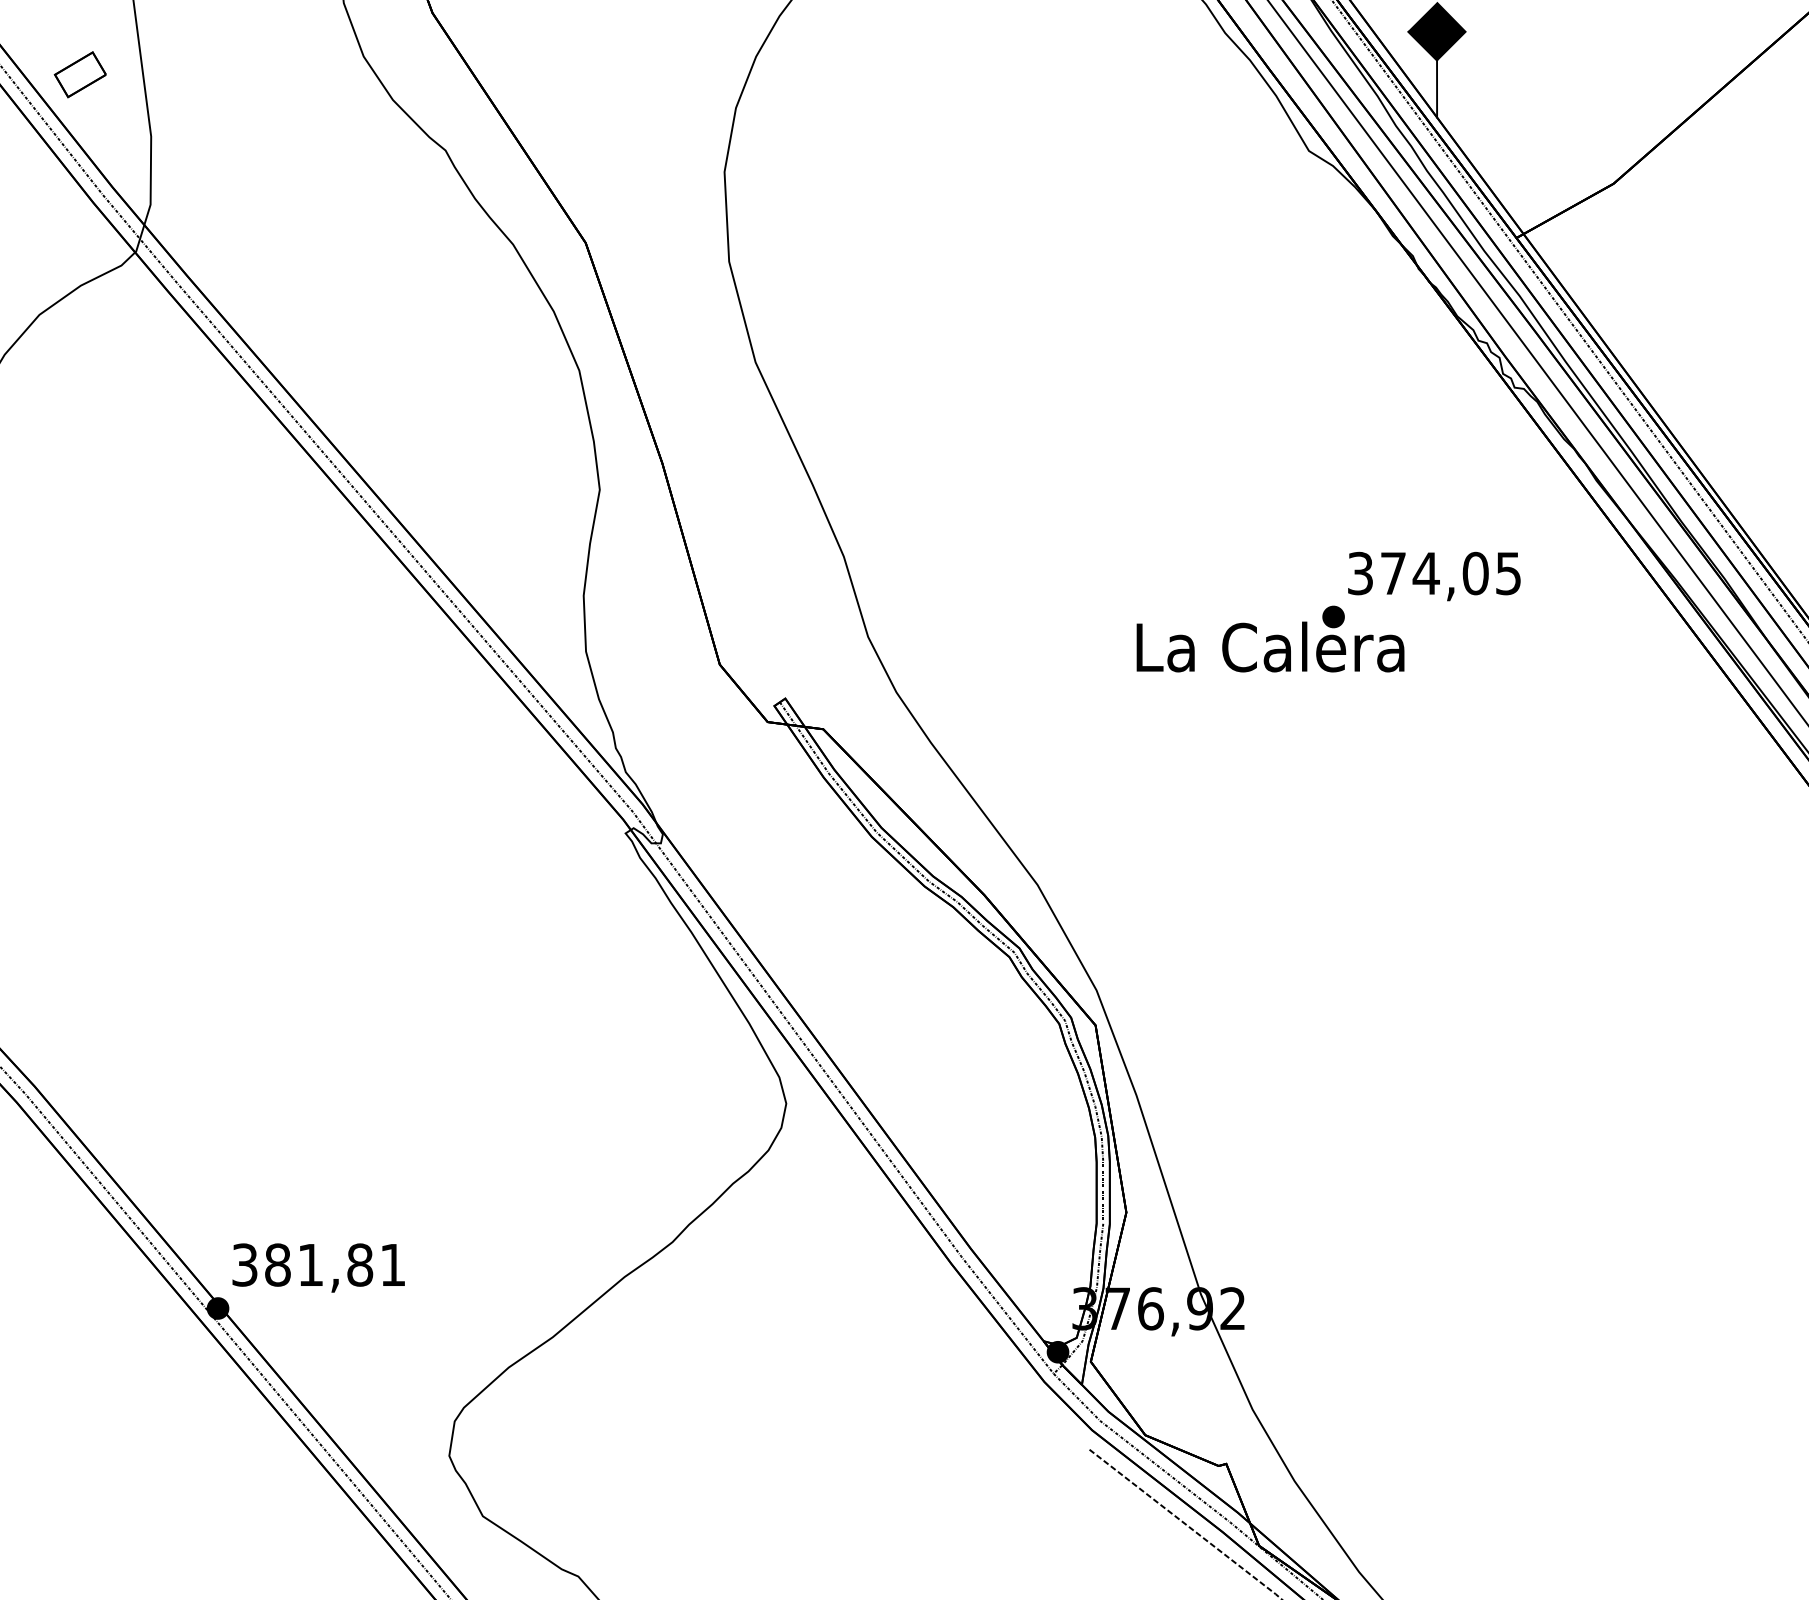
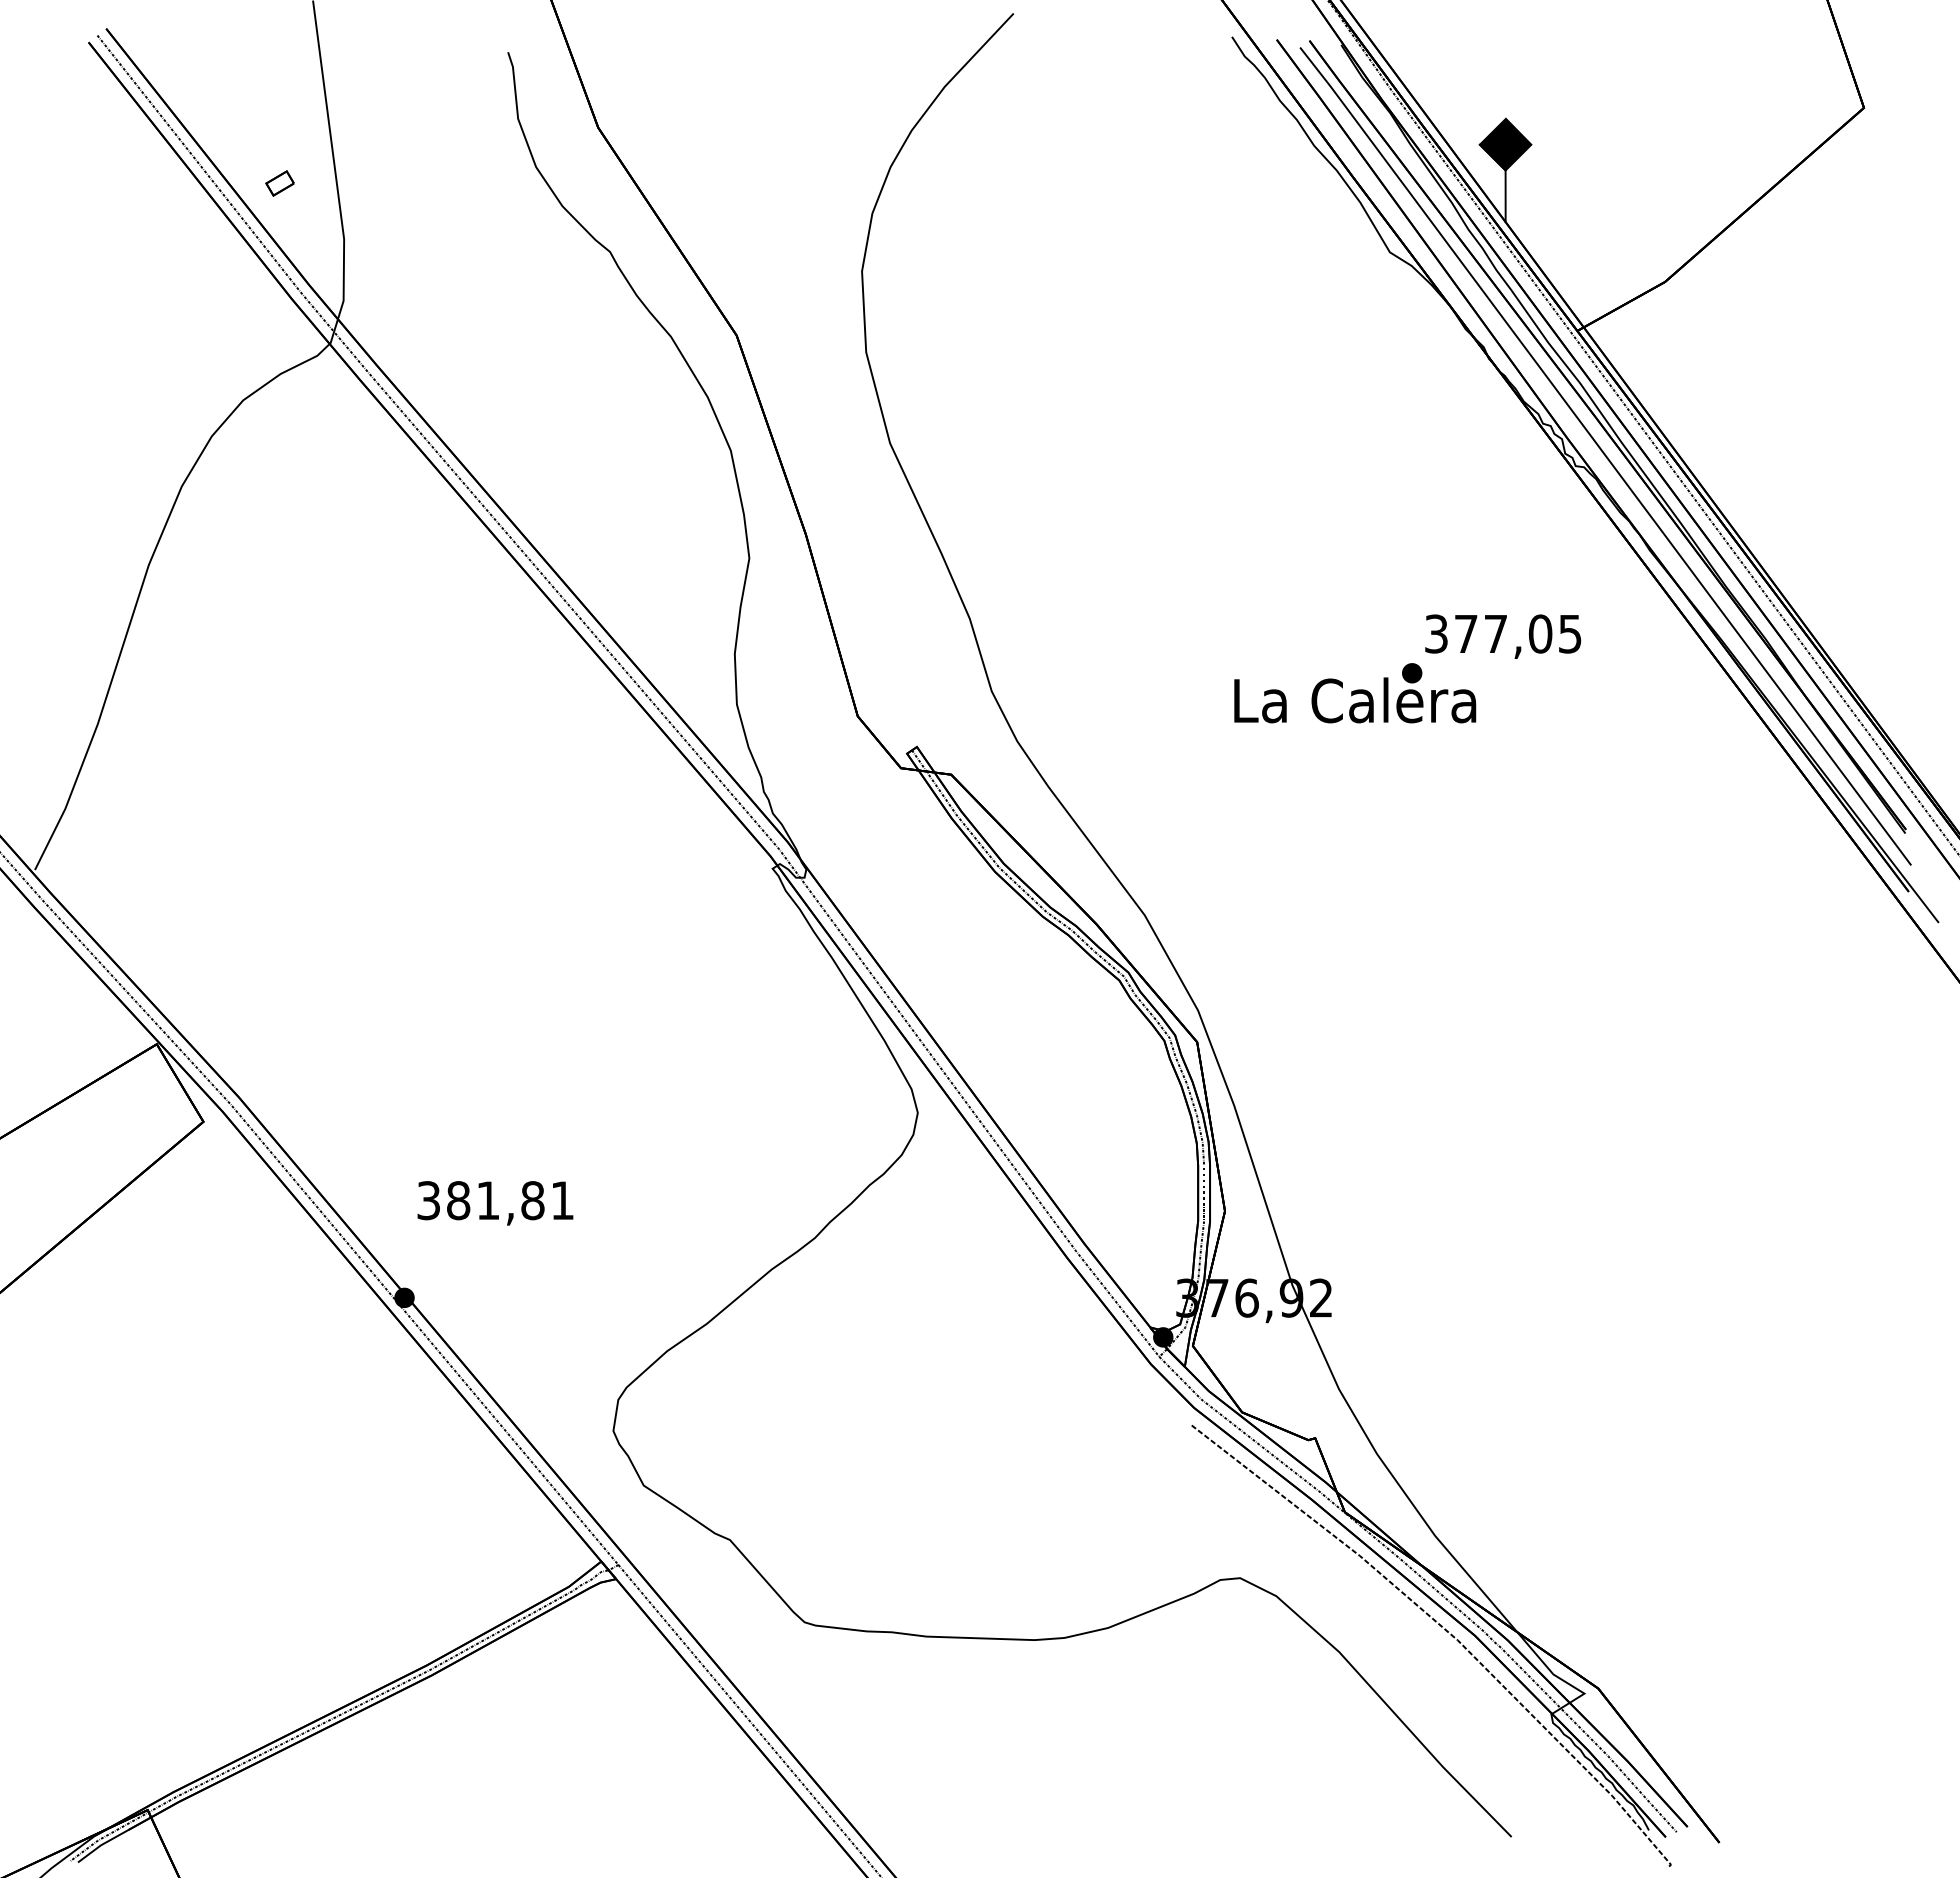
part: (79, 74) -> (279, 183), size x0.6
text: (1425, 572) -> (1495, 633), 374,05 -> 377,05
text: (318, 1268) -> (495, 1203), moved

